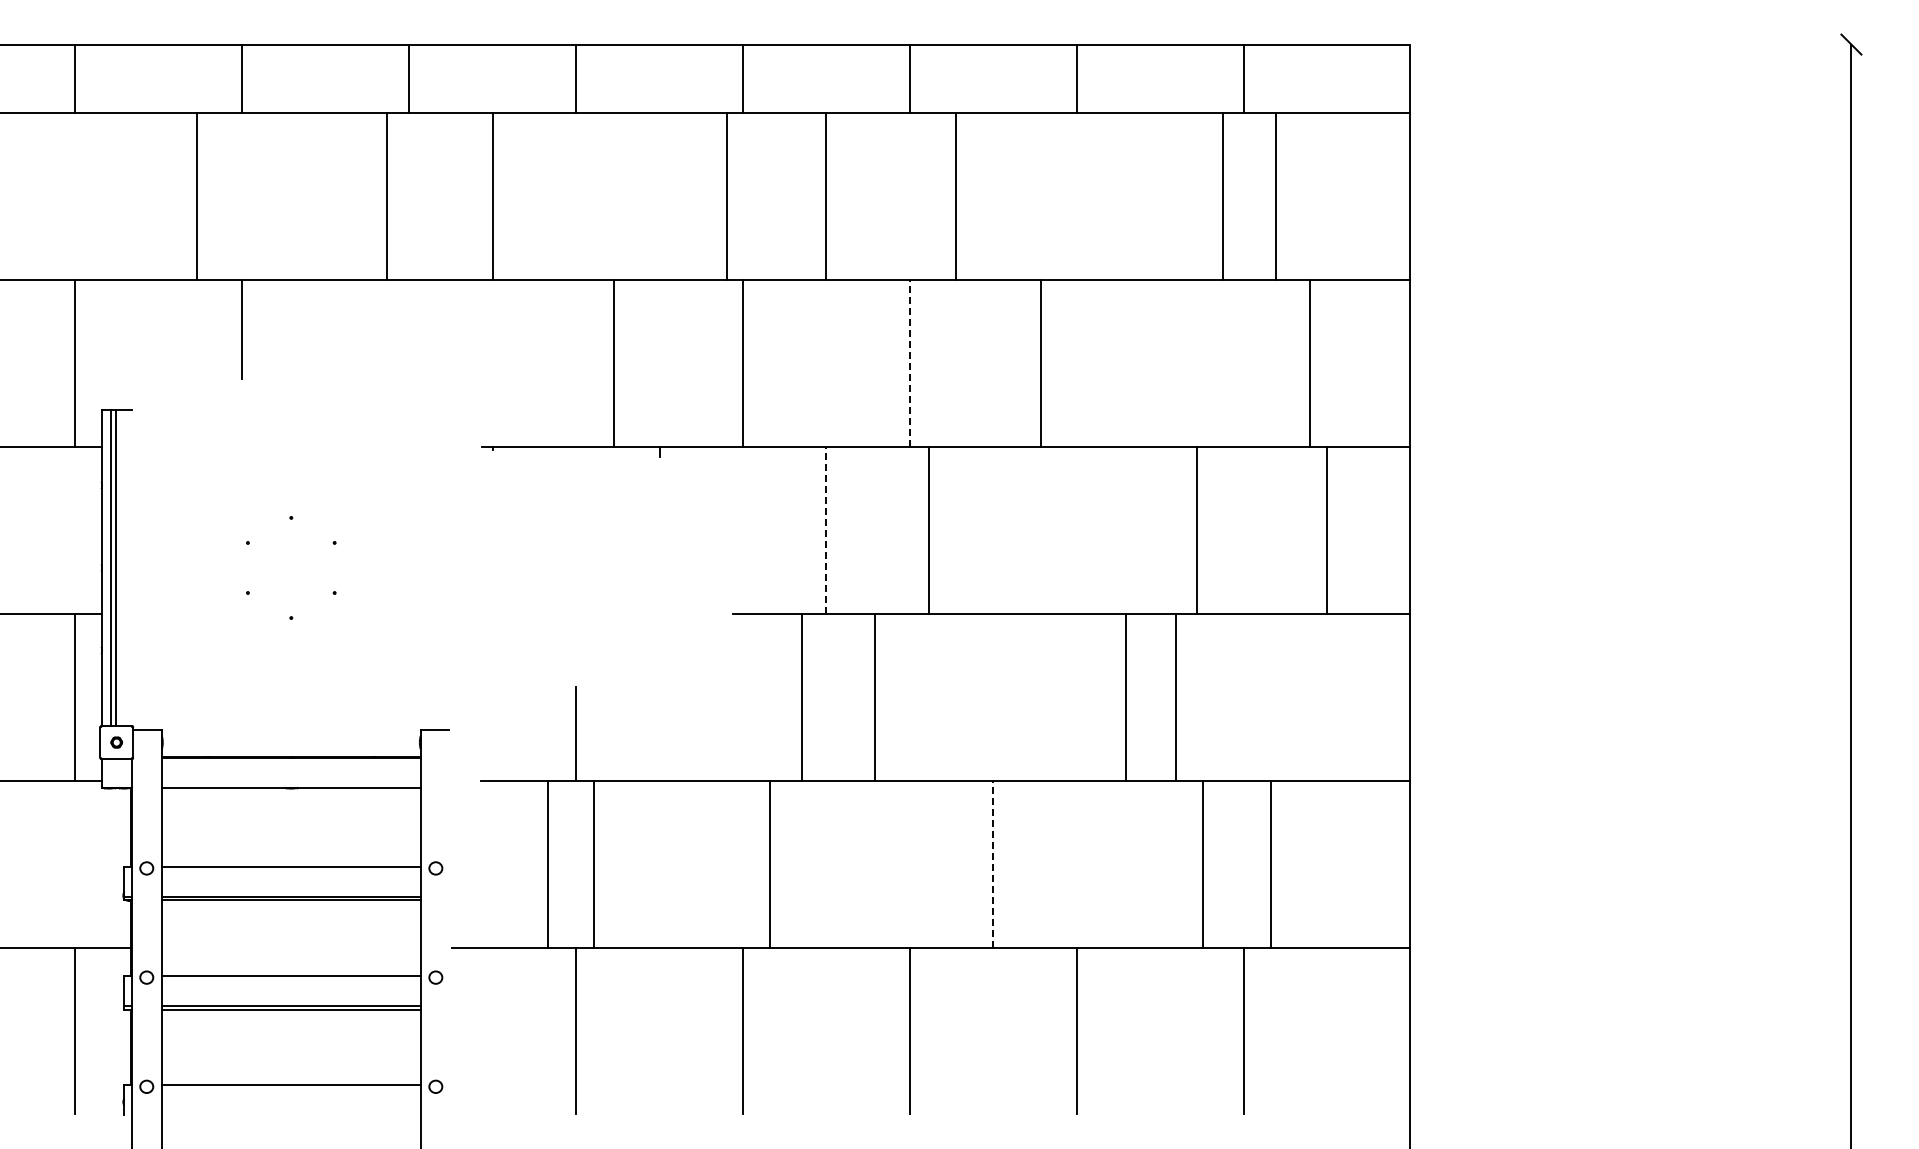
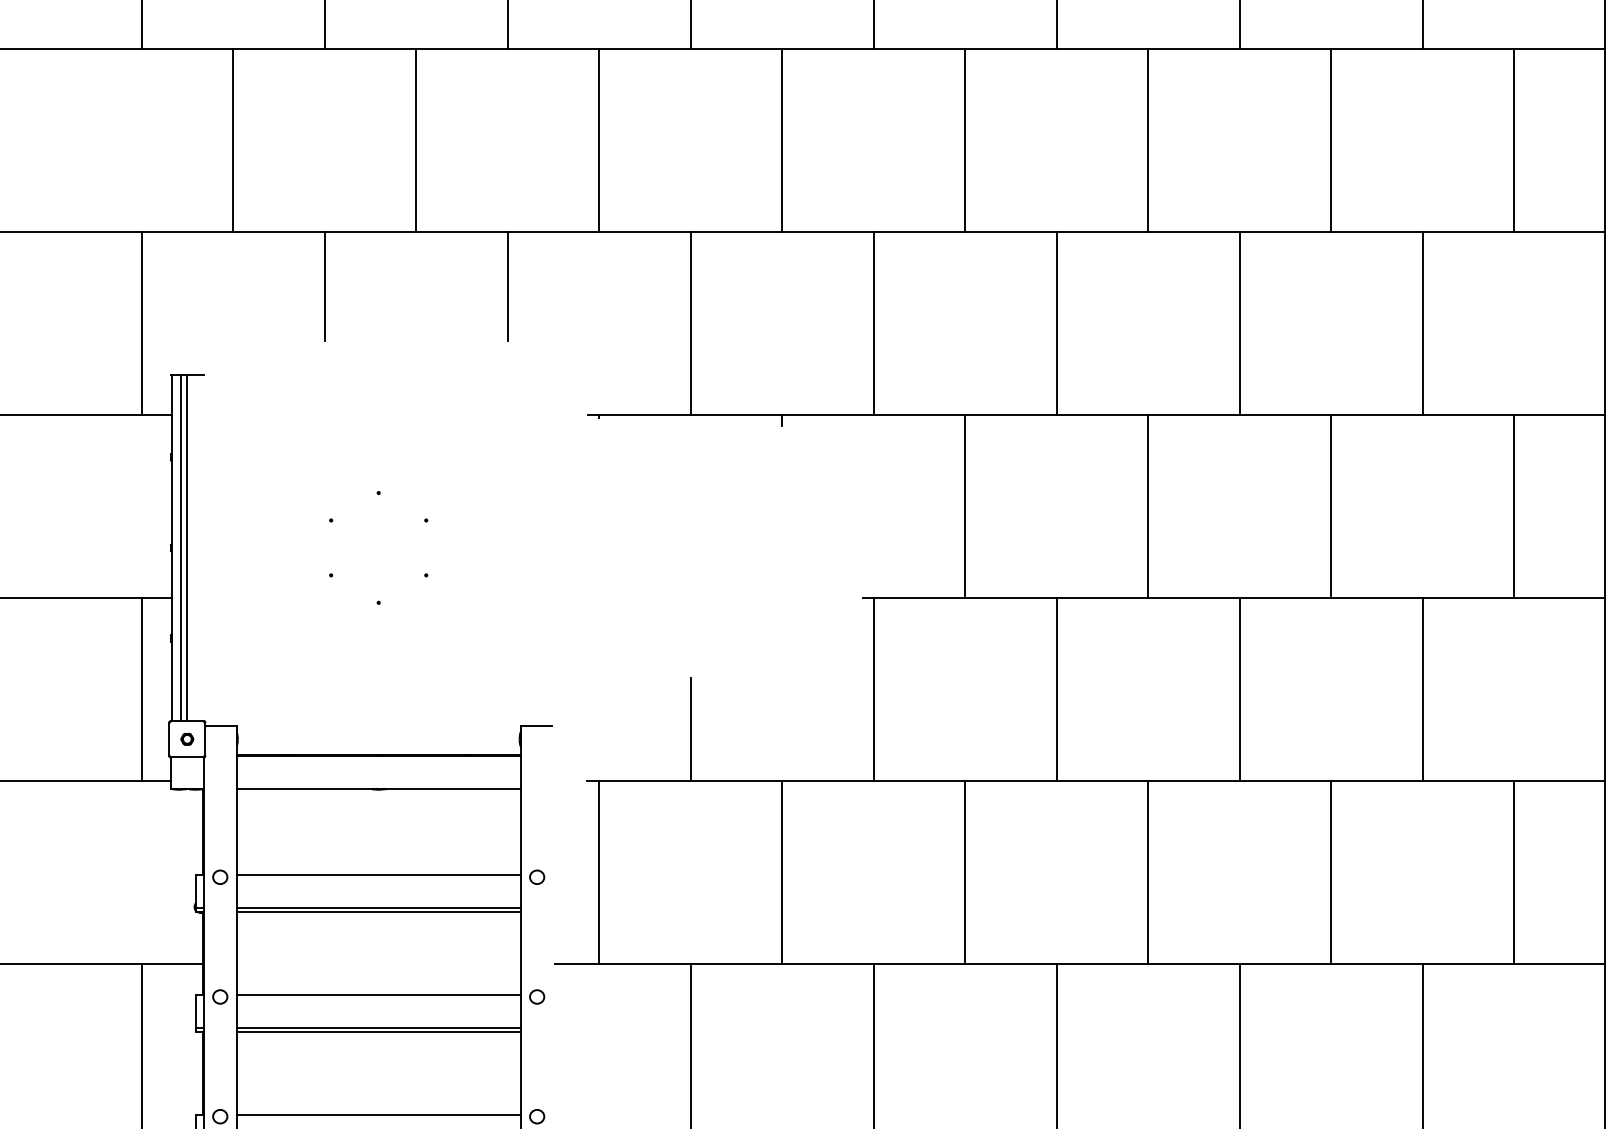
line: (196, 196) -> (233, 140), moved
line: (386, 196) -> (416, 140), moved
line: (726, 196) -> (782, 140), moved
line: (956, 196) -> (1148, 140), moved
line: (1223, 196) -> (1331, 140), moved
line: (1276, 196) -> (1514, 140), moved
line: (409, 329) -> (508, 286), added
line: (614, 362) -> (691, 322), moved
line: (909, 362) -> (1056, 322), dashed -> solid
line: (1040, 362) -> (1239, 322), moved
line: (1309, 362) -> (1422, 322), moved
line: (826, 529) -> (965, 505), dashed -> solid
line: (929, 529) -> (1148, 505), moved
line: (1197, 529) -> (1331, 505), moved
line: (801, 696) -> (873, 688), moved
line: (874, 696) -> (1056, 688), moved
line: (1125, 696) -> (1239, 688), moved
line: (1175, 696) -> (1422, 688), moved
line: (547, 863) -> (599, 871), moved
line: (593, 863) -> (782, 871), moved
line: (770, 863) -> (965, 871), moved
line: (993, 863) -> (1148, 871), dashed -> solid
line: (1203, 863) -> (1331, 871), moved
line: (1271, 863) -> (1514, 871), moved

